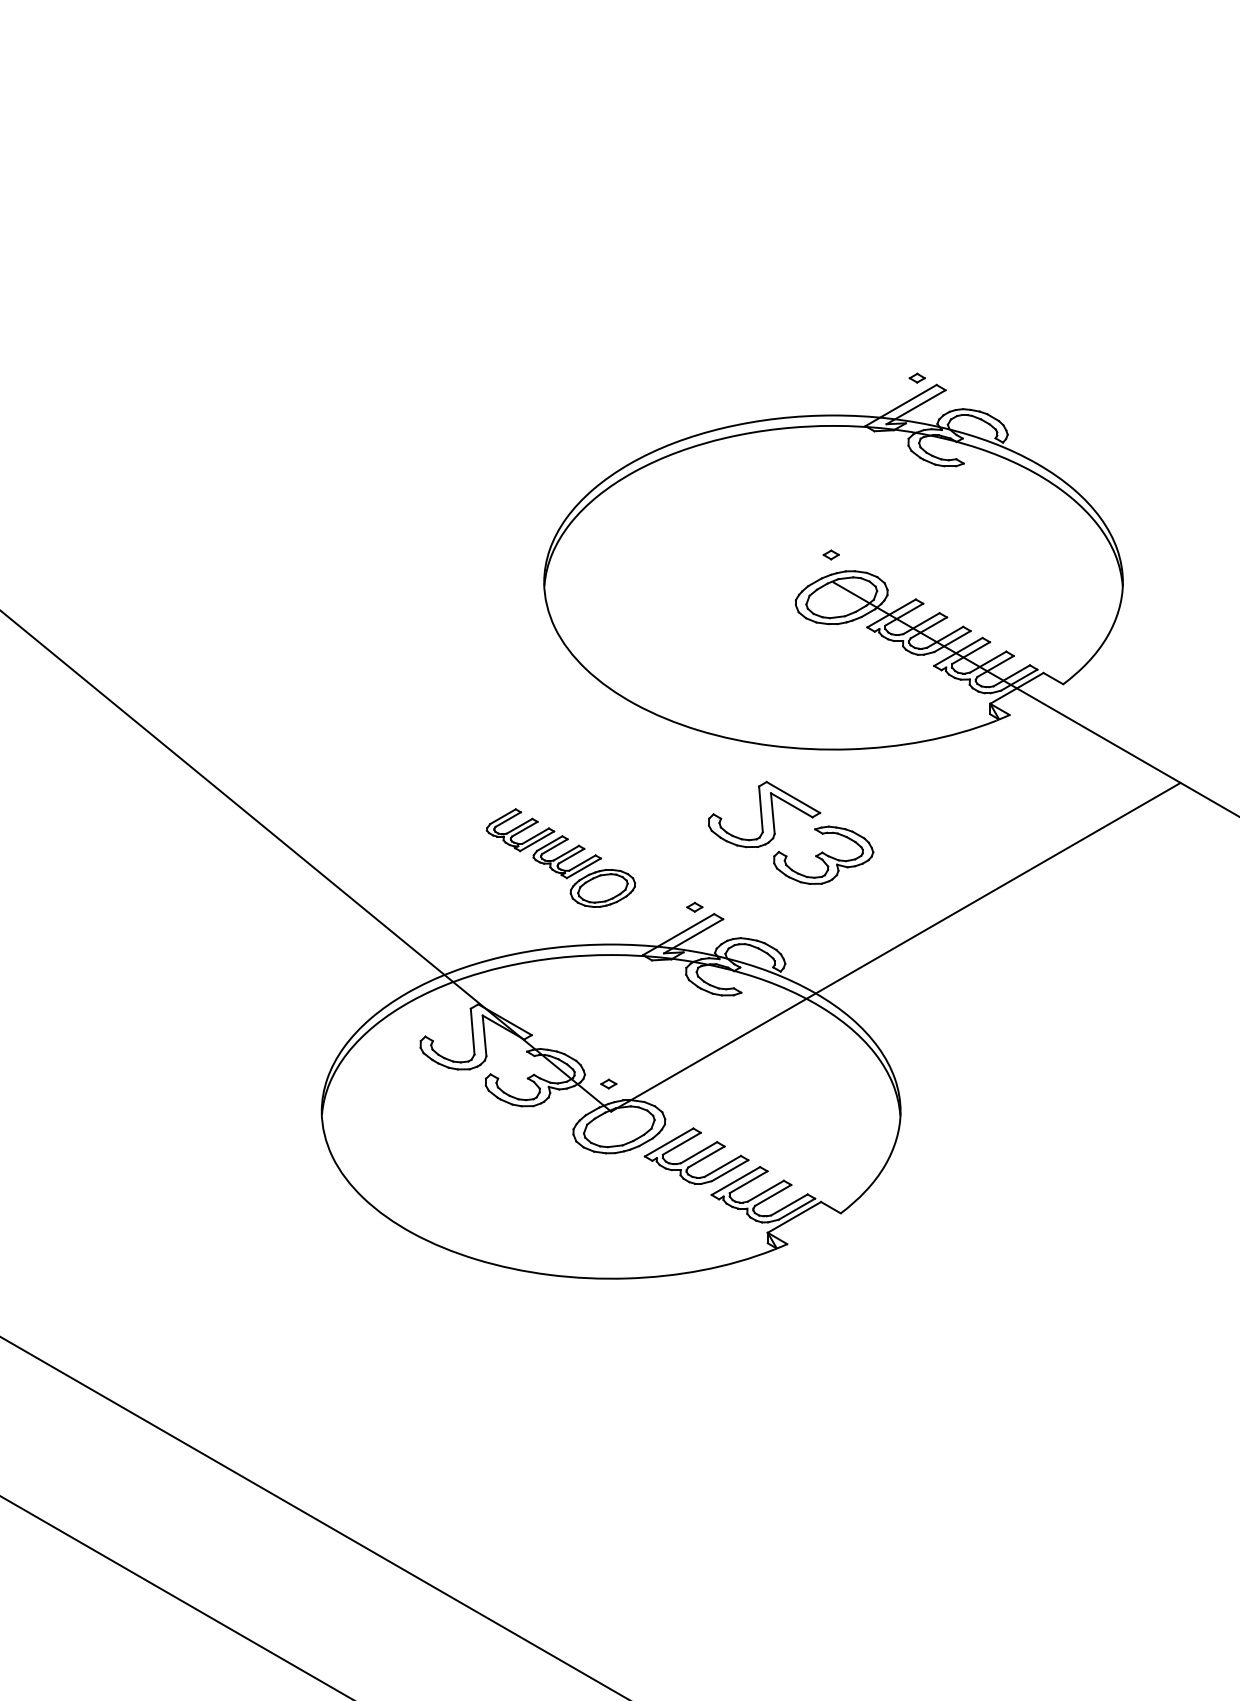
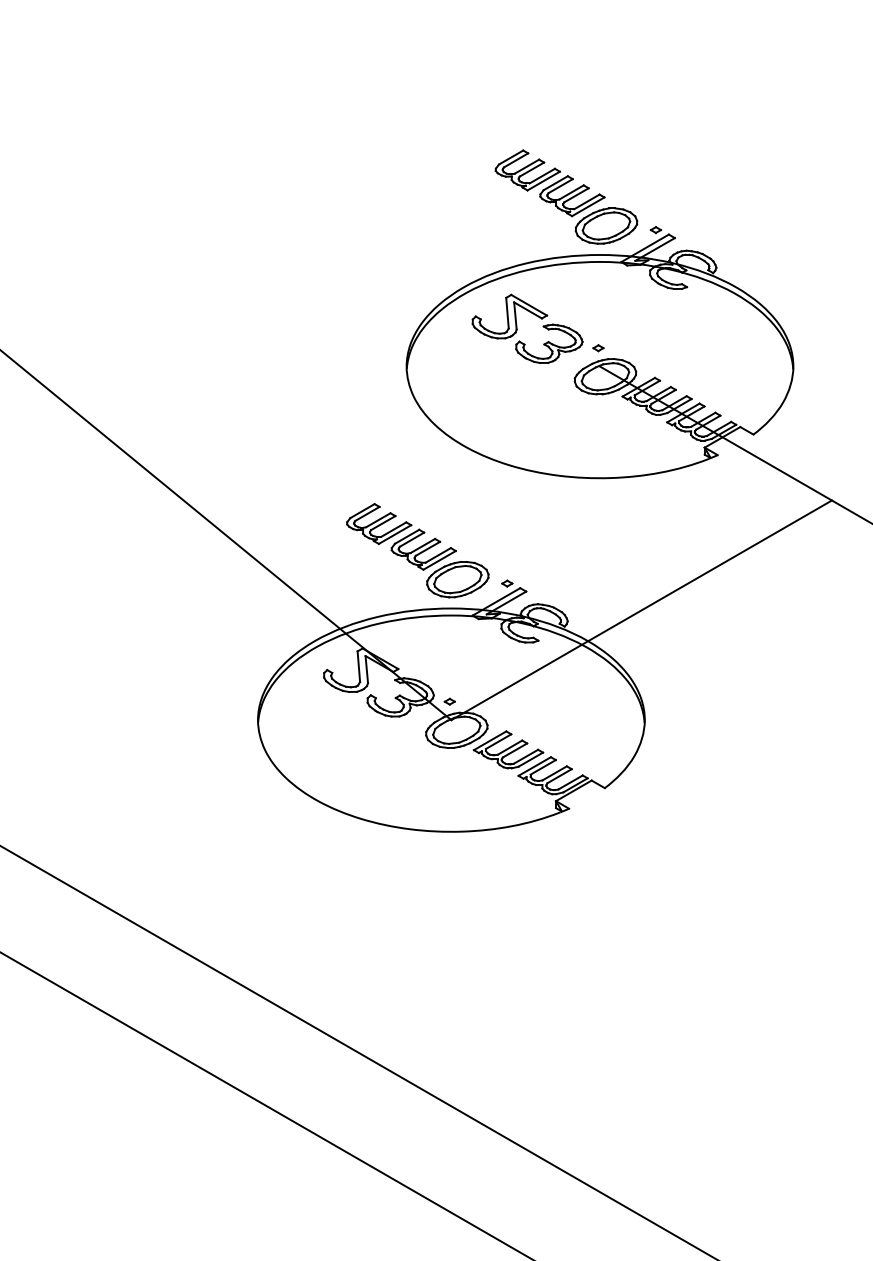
part: (783, 327) -> (566, 196), added
part: (775, 832) -> (517, 328), moved
part: (560, 857) -> (417, 550), size x1.43

